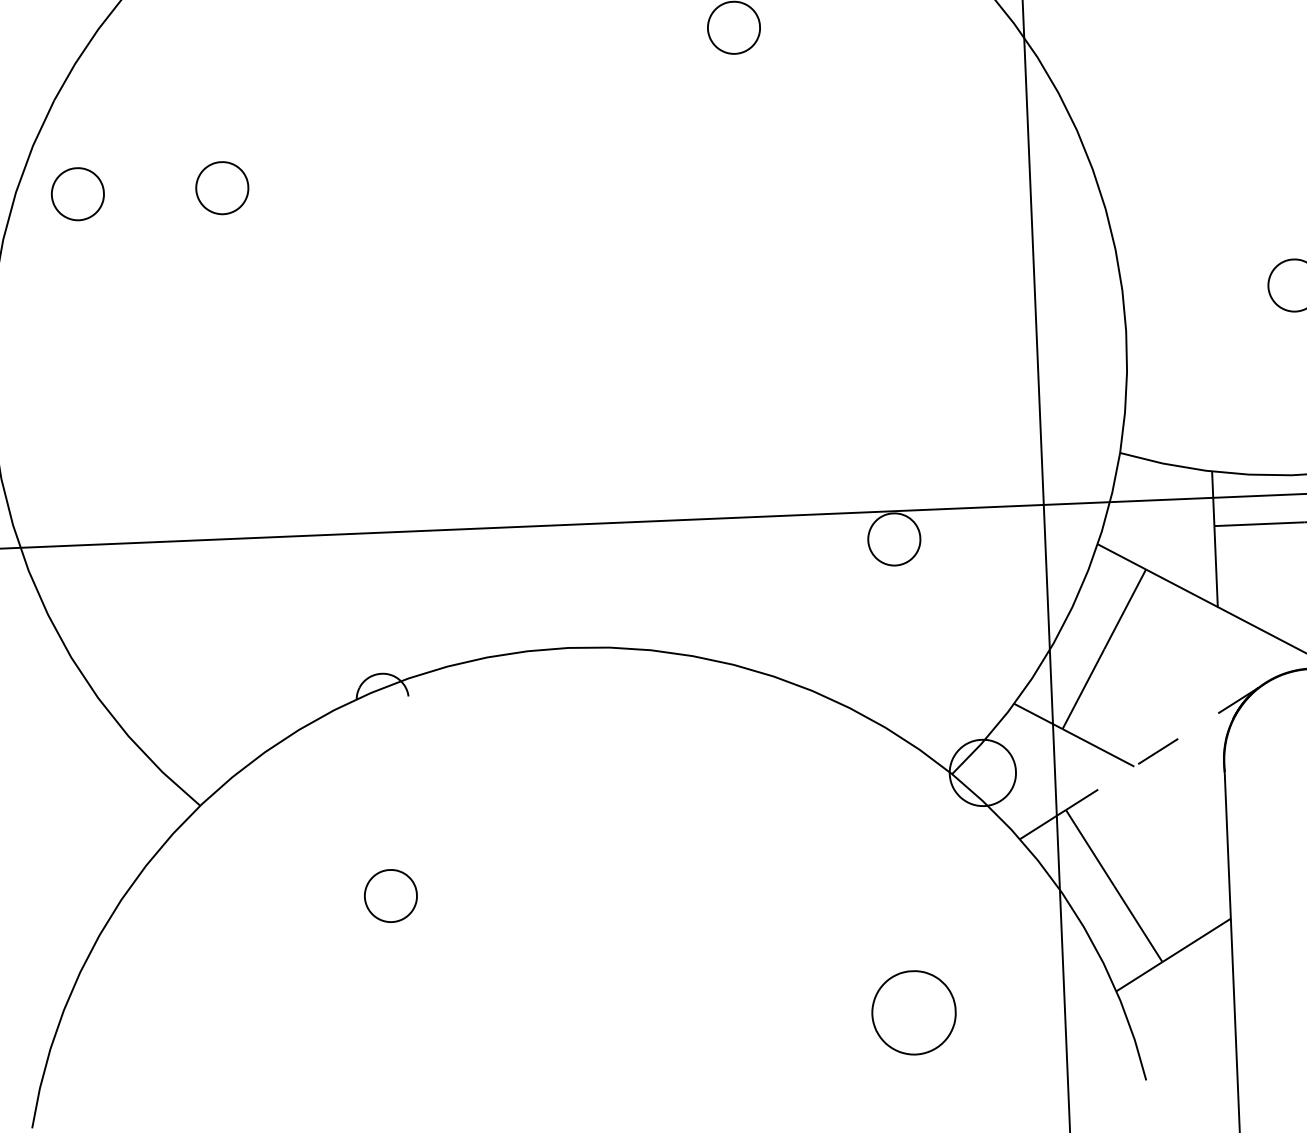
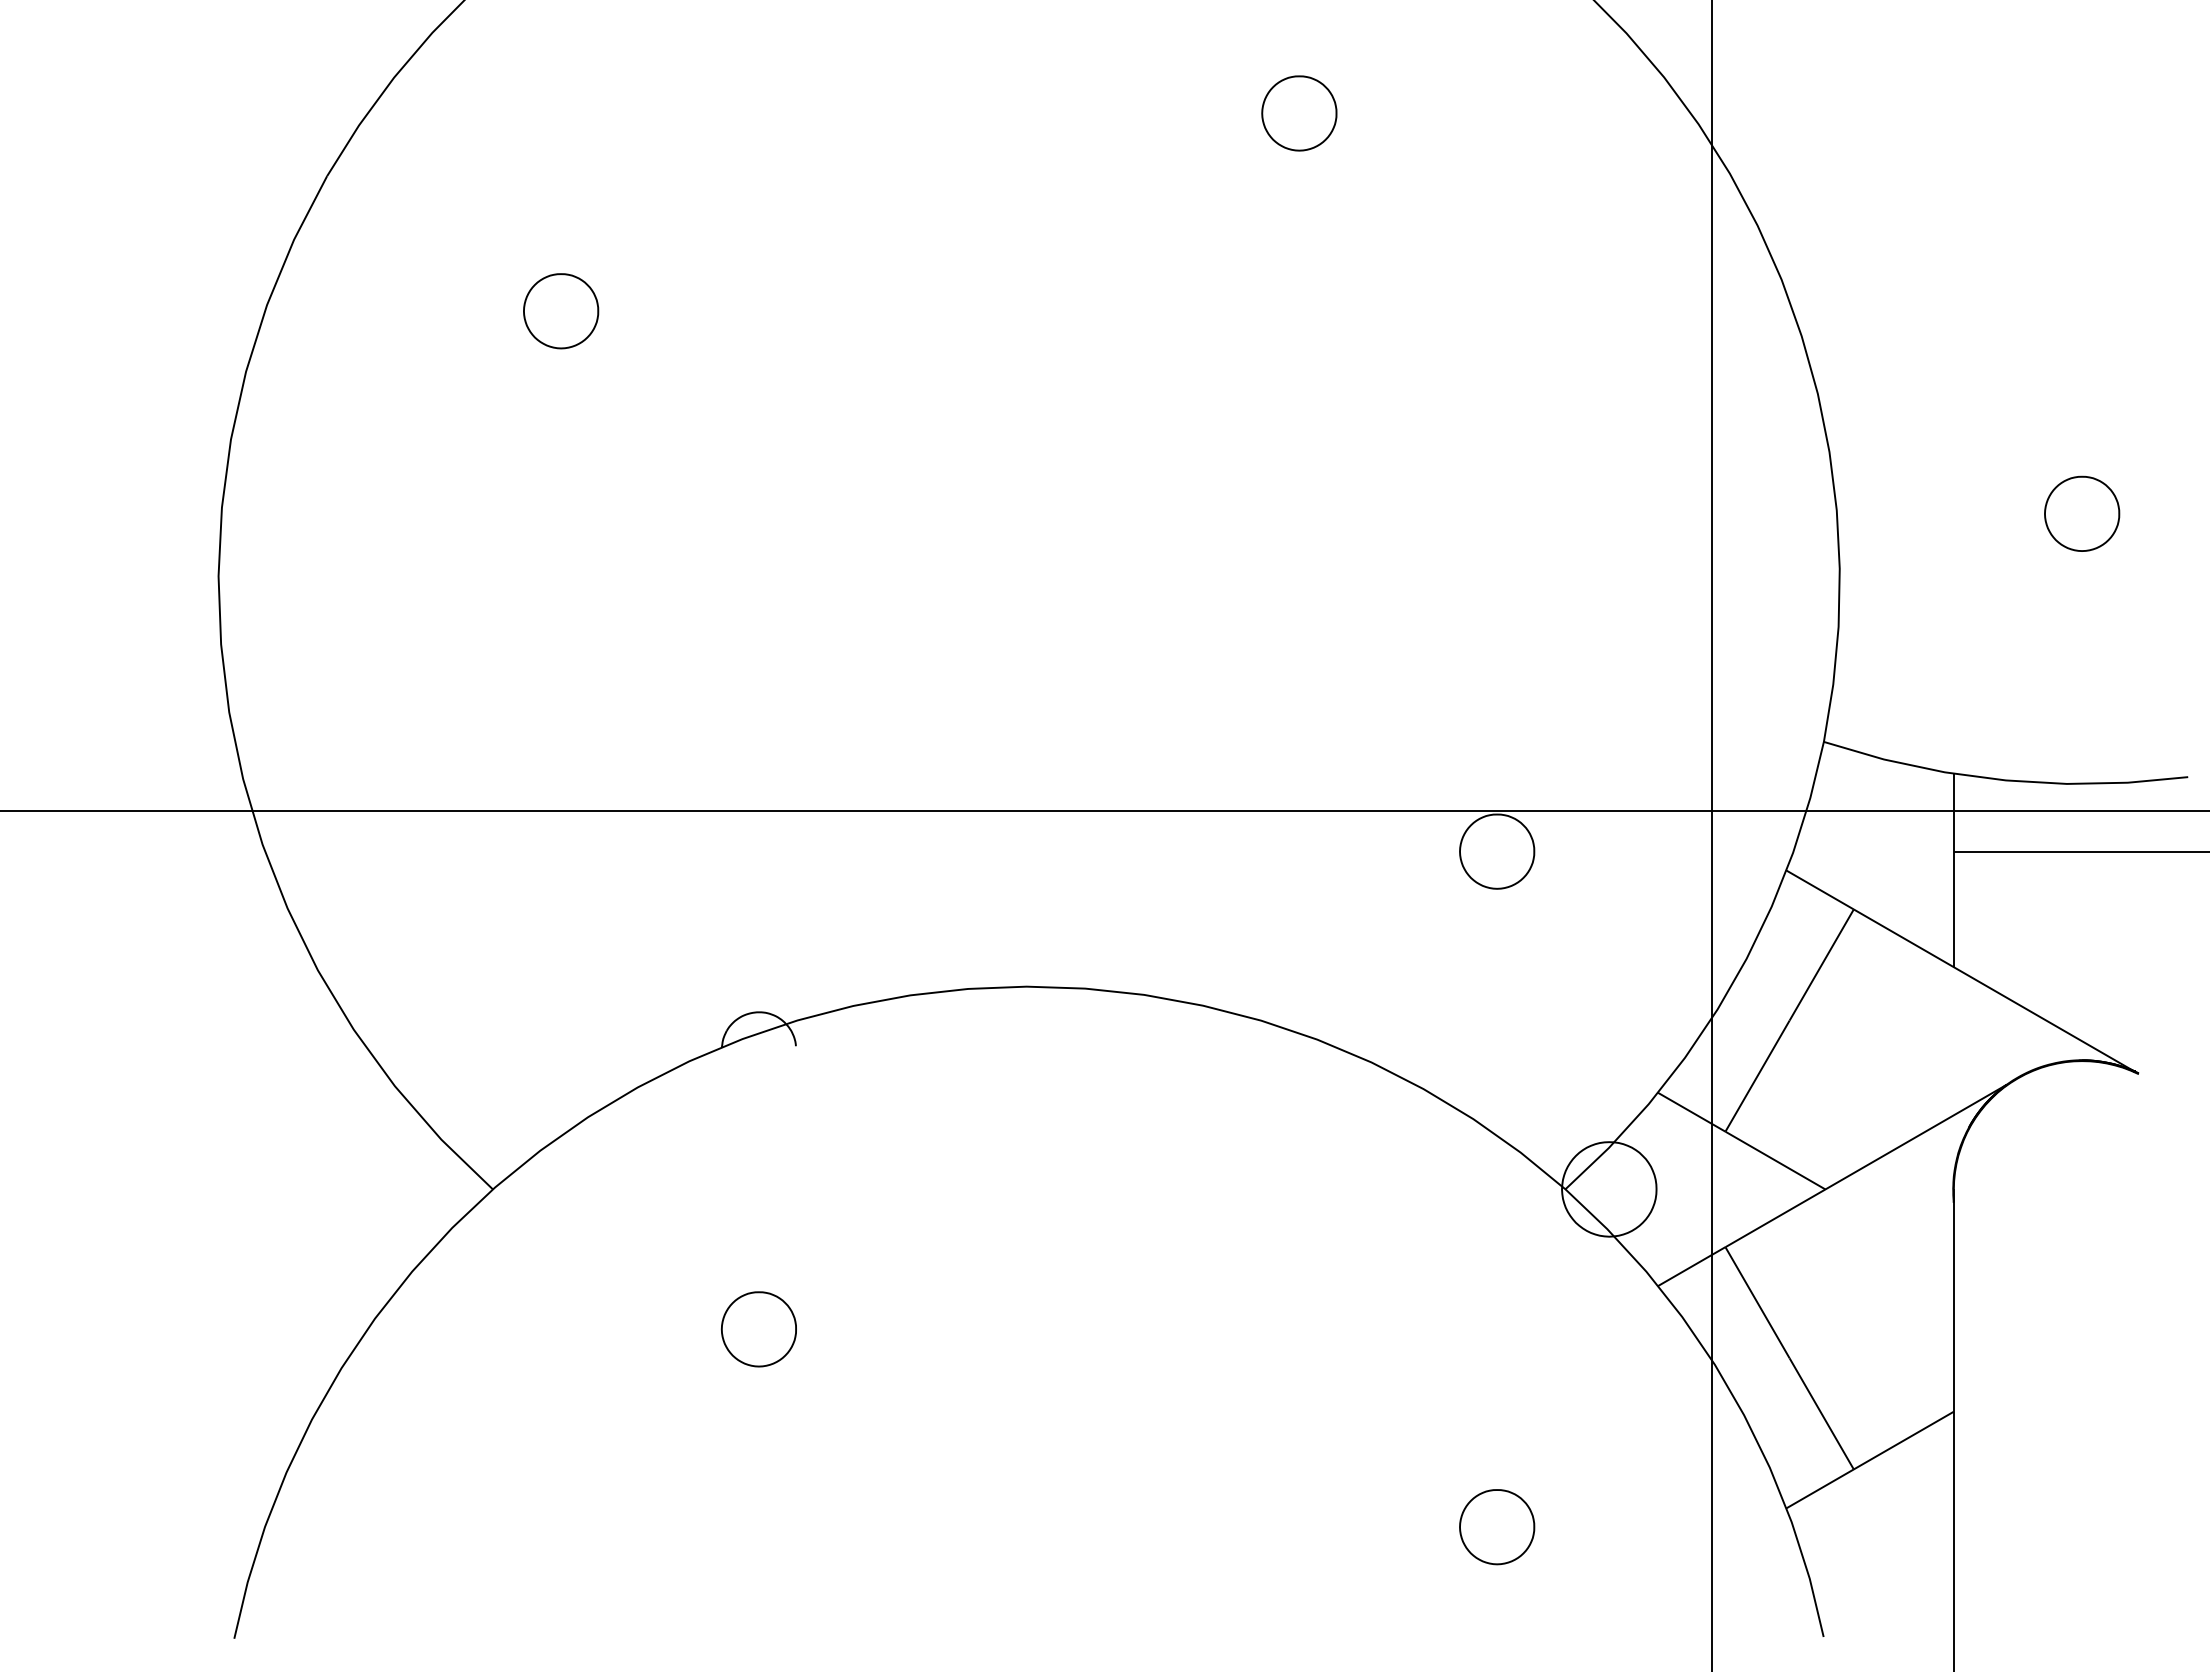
part: (78, 194) -> (355, 311), removed
line: (1161, 749) -> (1865, 1166), dashed -> solid
part: (914, 1013) -> (1497, 1527), size x0.62

